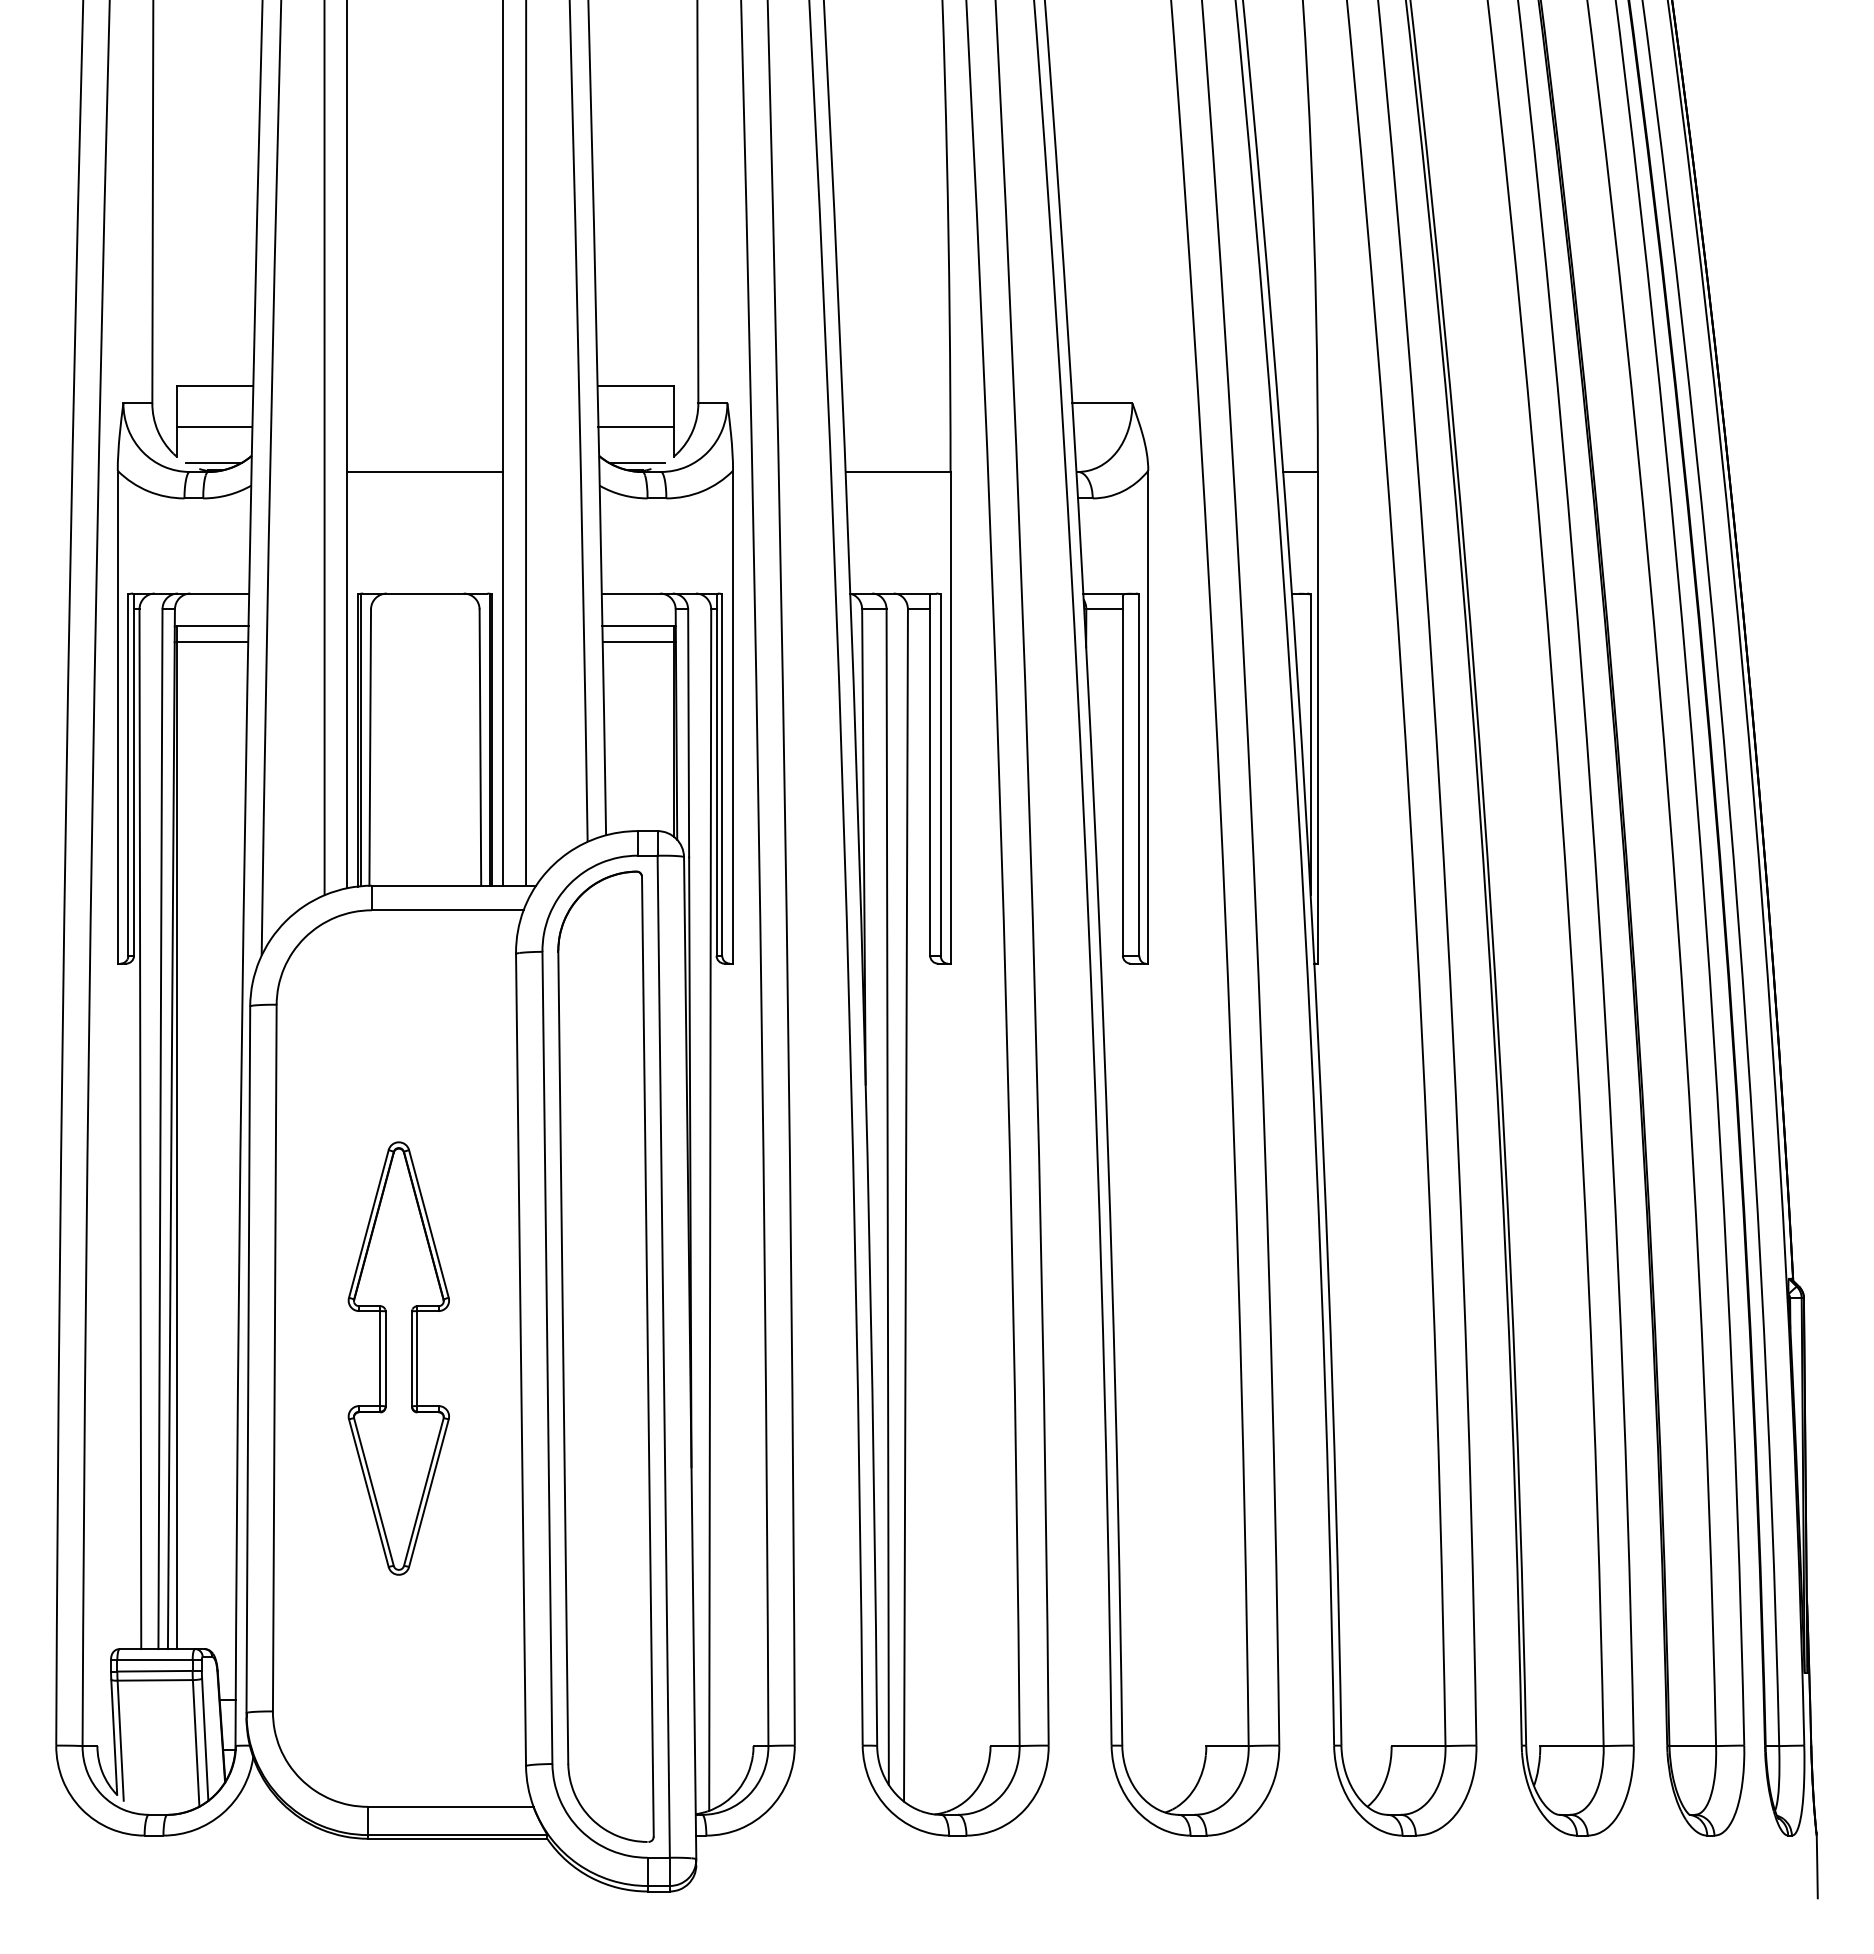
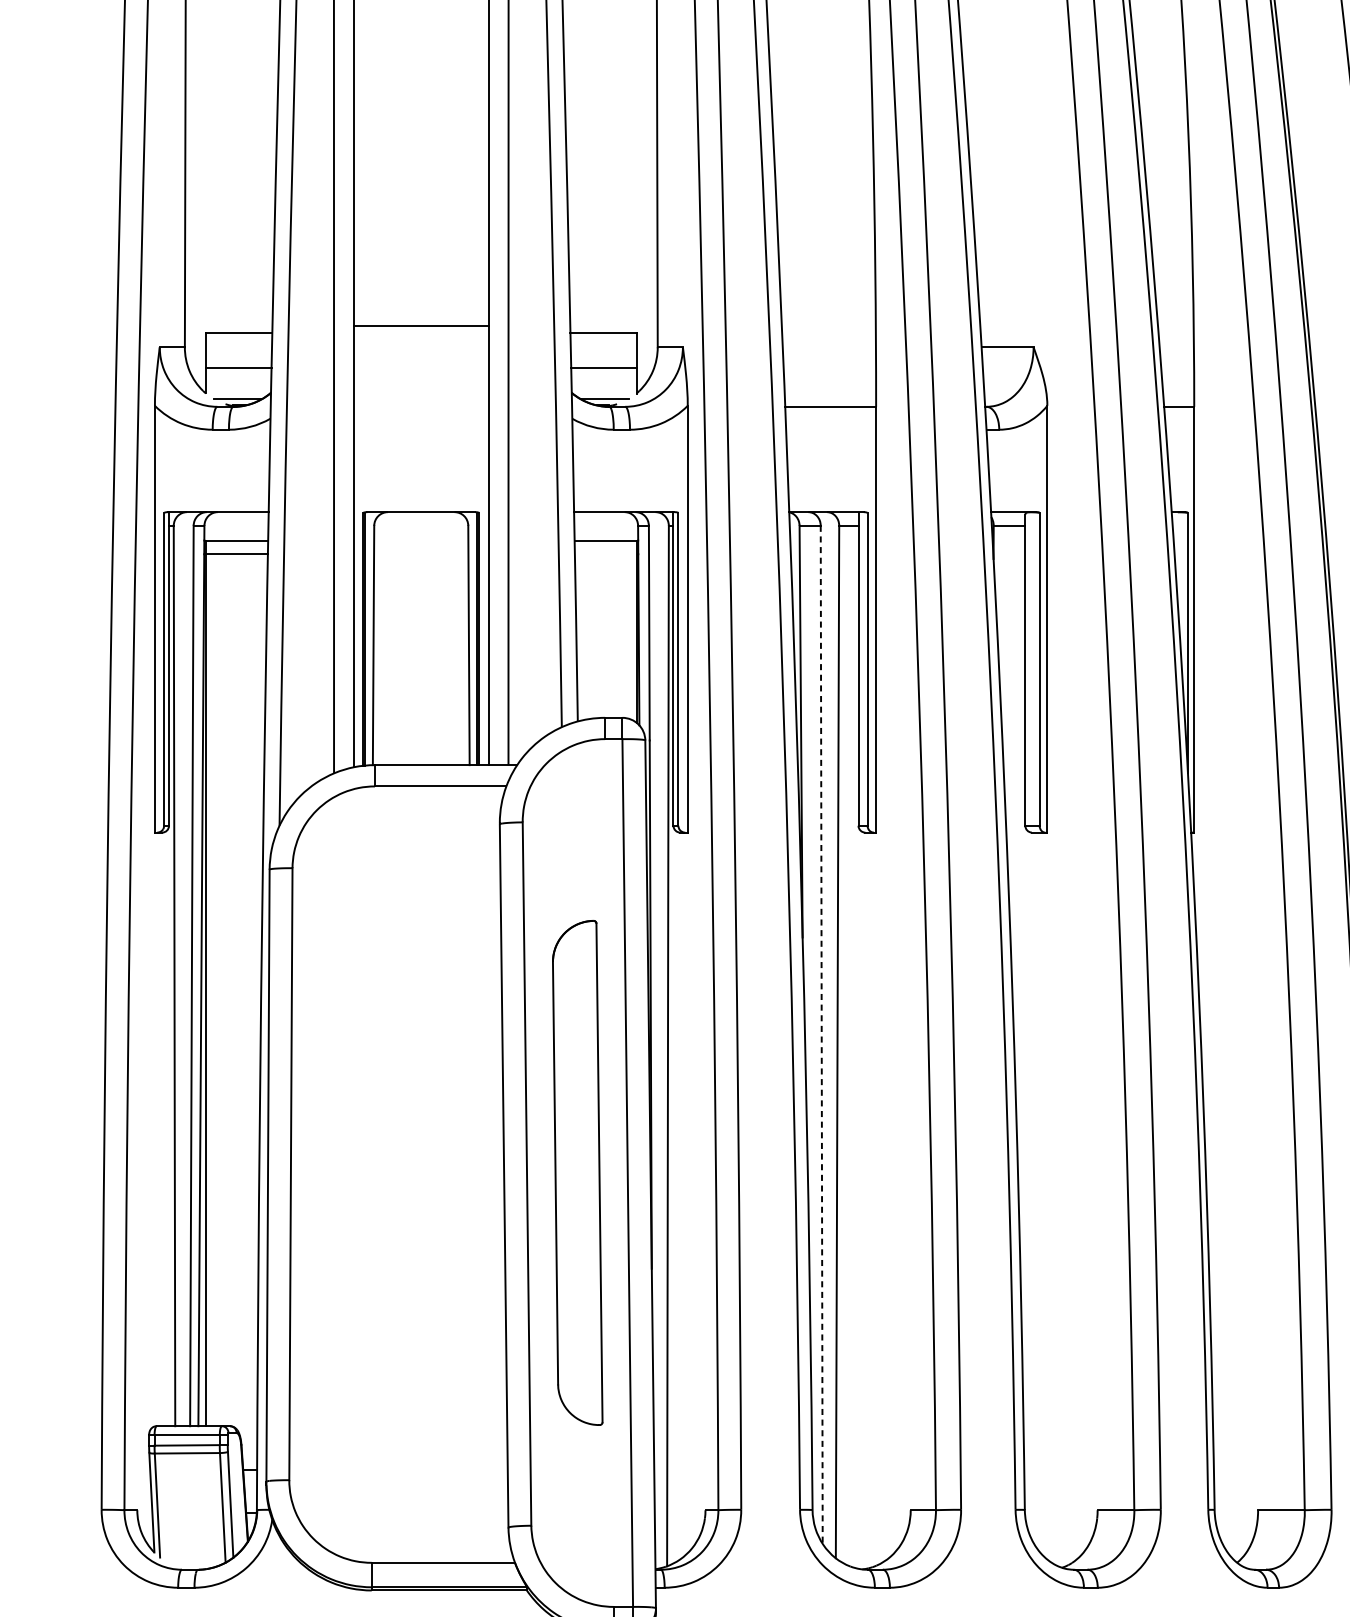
line: (425, 471) -> (421, 325), moved
line: (637, 642) -> (605, 554), removed
line: (887, 1197) -> (821, 1035), solid -> dashed
part: (605, 1356) -> (577, 1172), size x0.6
part: (398, 1358) -> (398, 1174), removed

